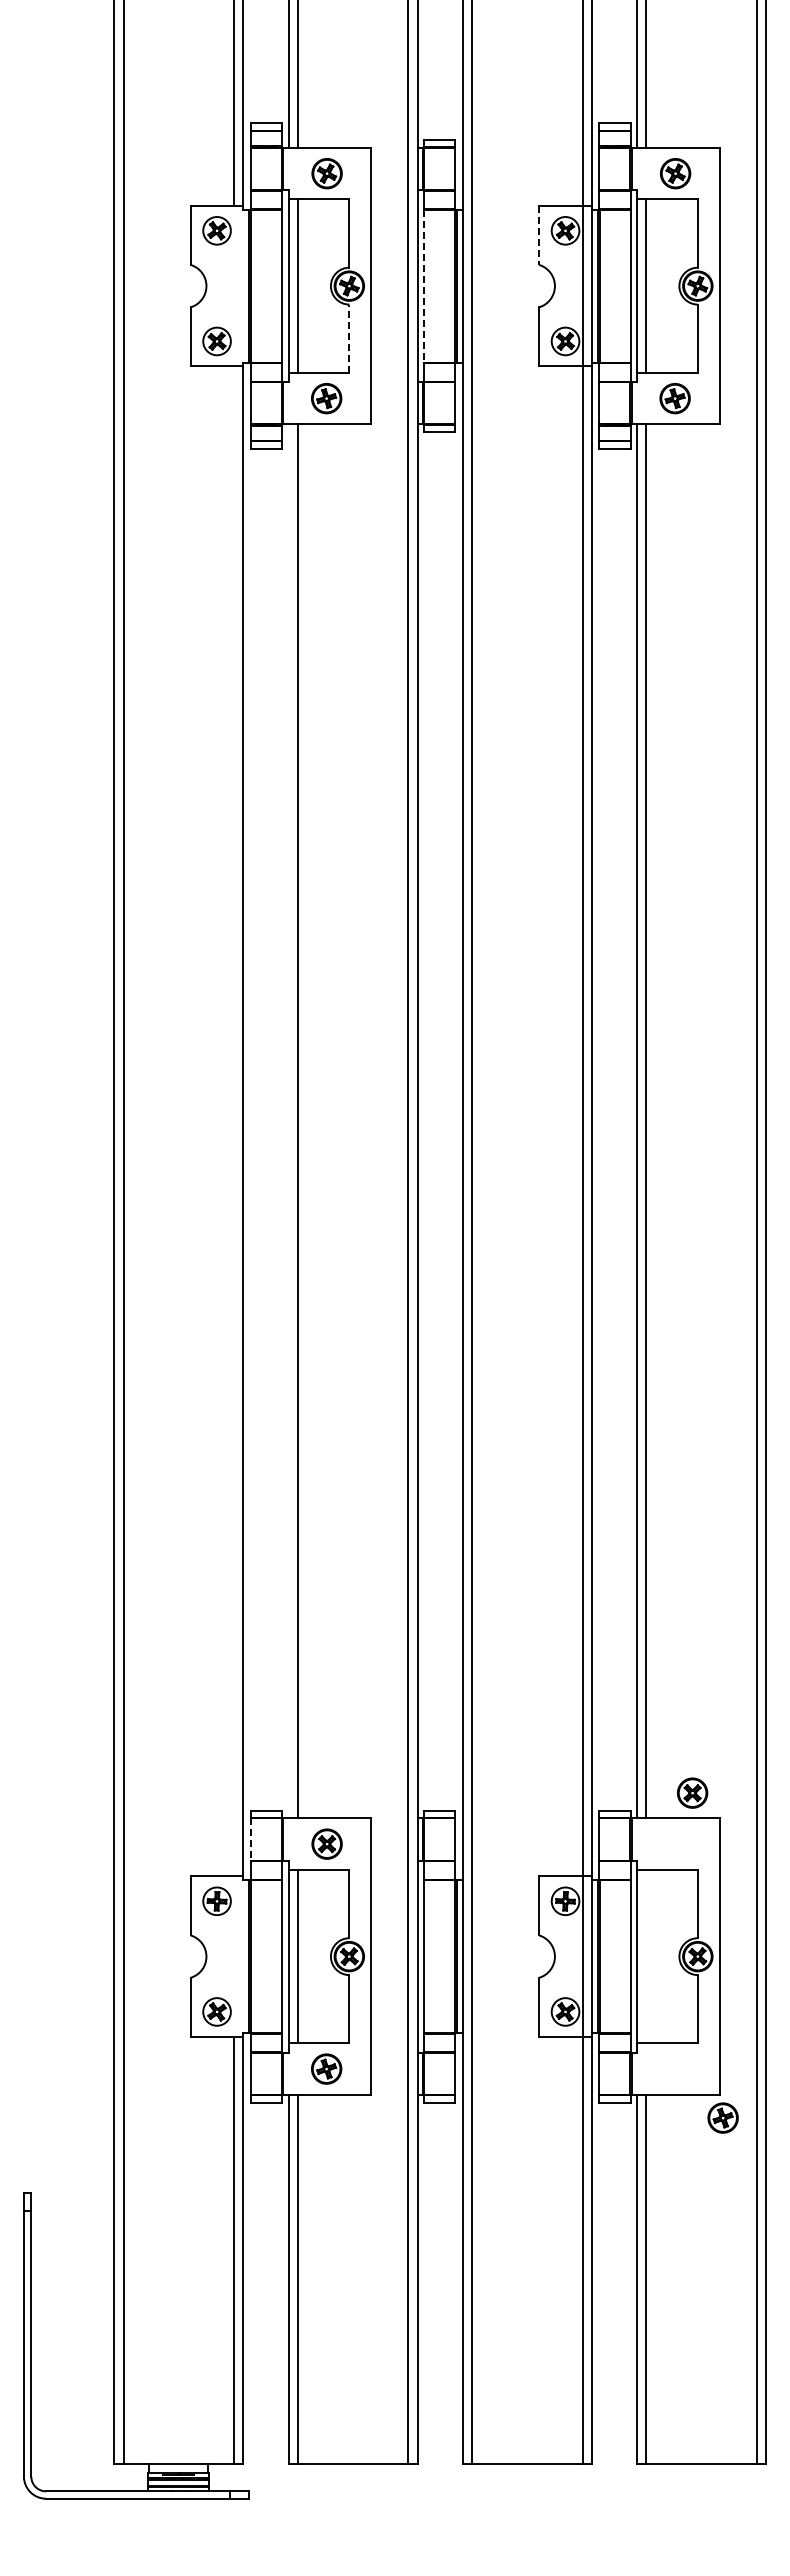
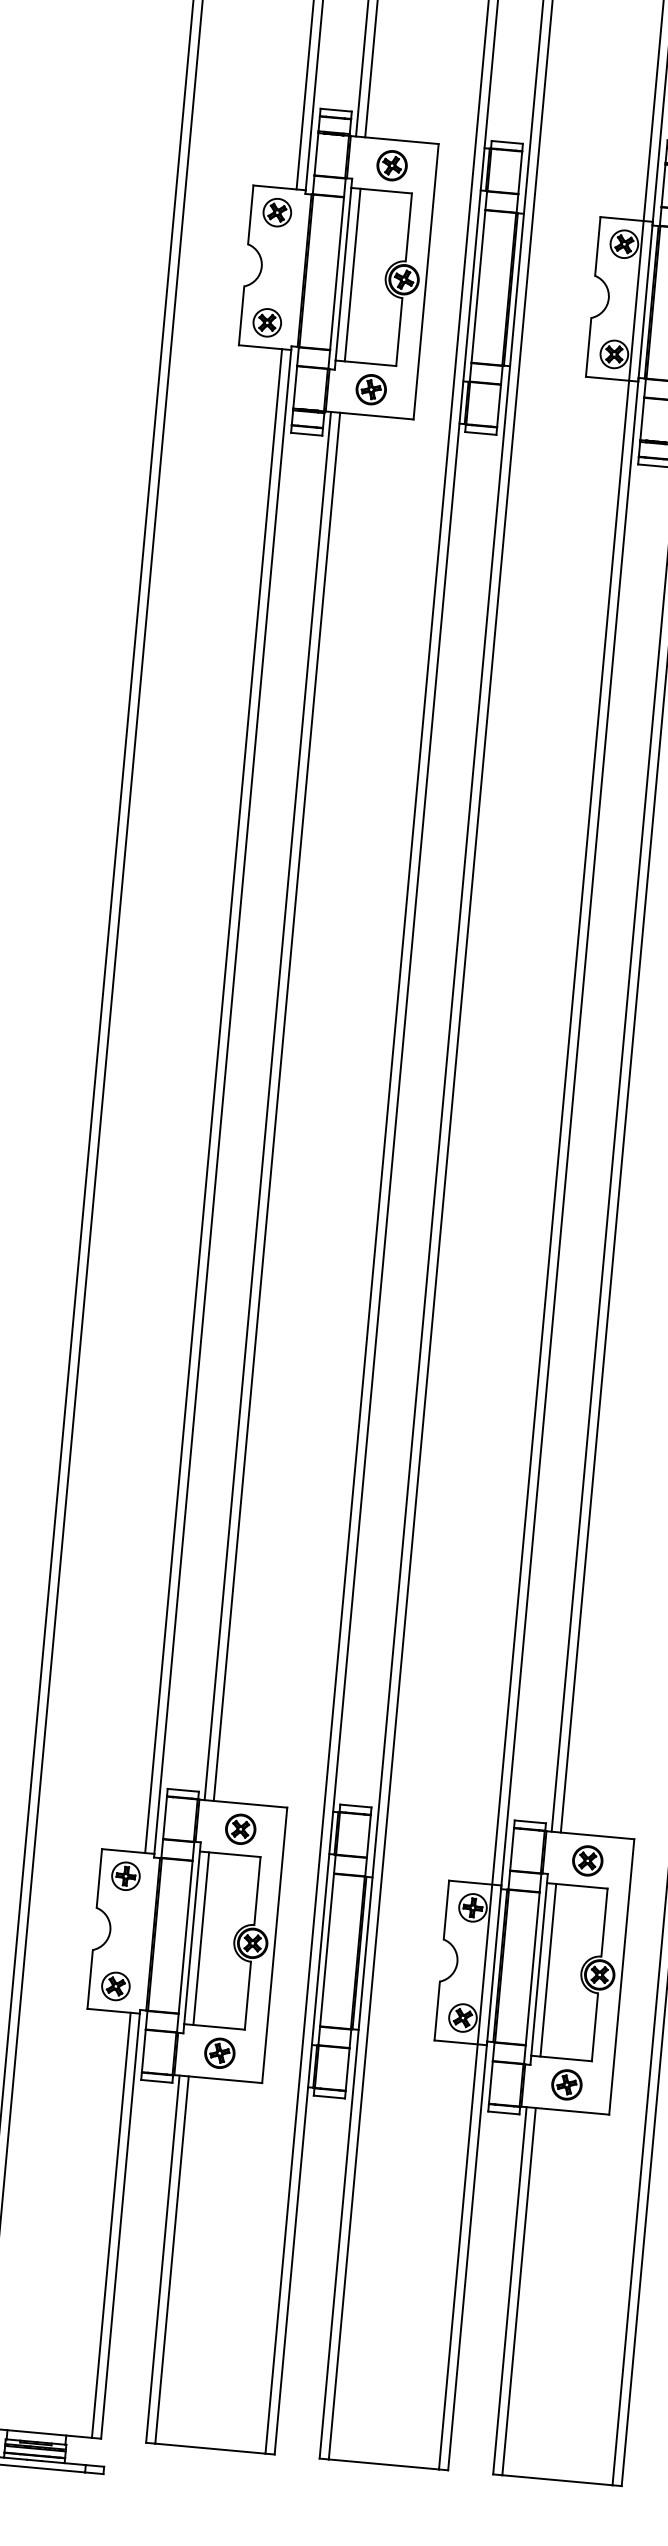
line: (539, 235) -> (598, 246), dashed -> solid
line: (424, 286) -> (478, 286), dashed -> solid
line: (349, 338) -> (399, 331), dashed -> solid
line: (234, 1121) -> (213, 1101), added
line: (288, 1121) -> (267, 1106), added
part: (692, 1792) -> (587, 1860), moved
line: (250, 1840) -> (164, 1818), dashed -> solid
line: (646, 1956) -> (548, 1970), added
part: (722, 2117) -> (566, 2084), moved

